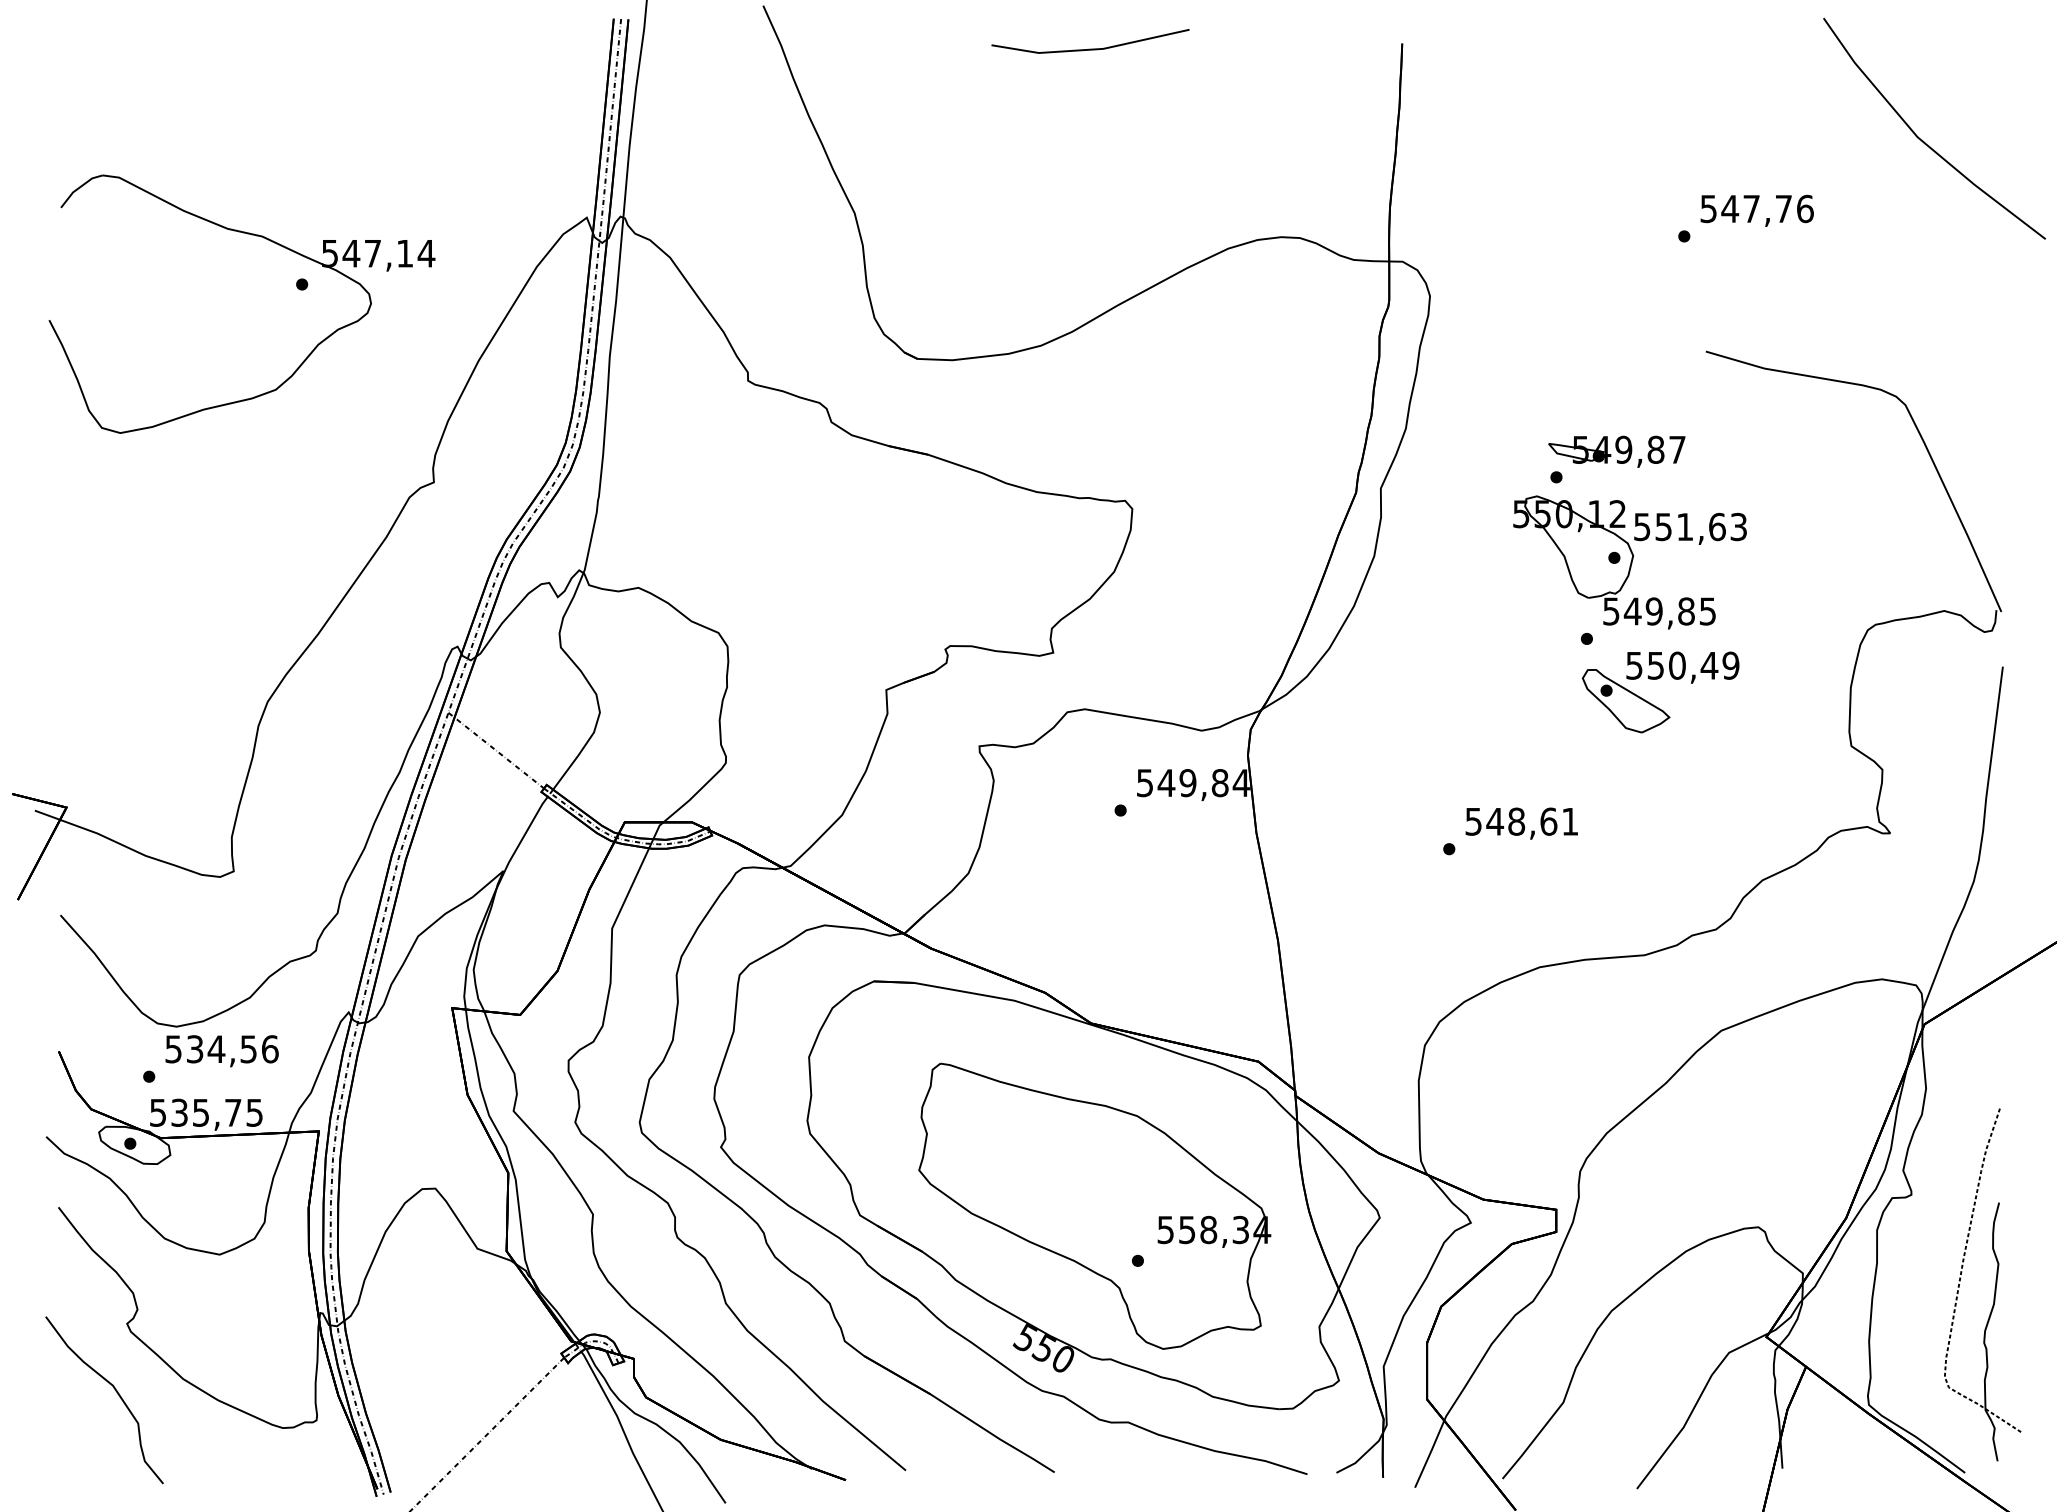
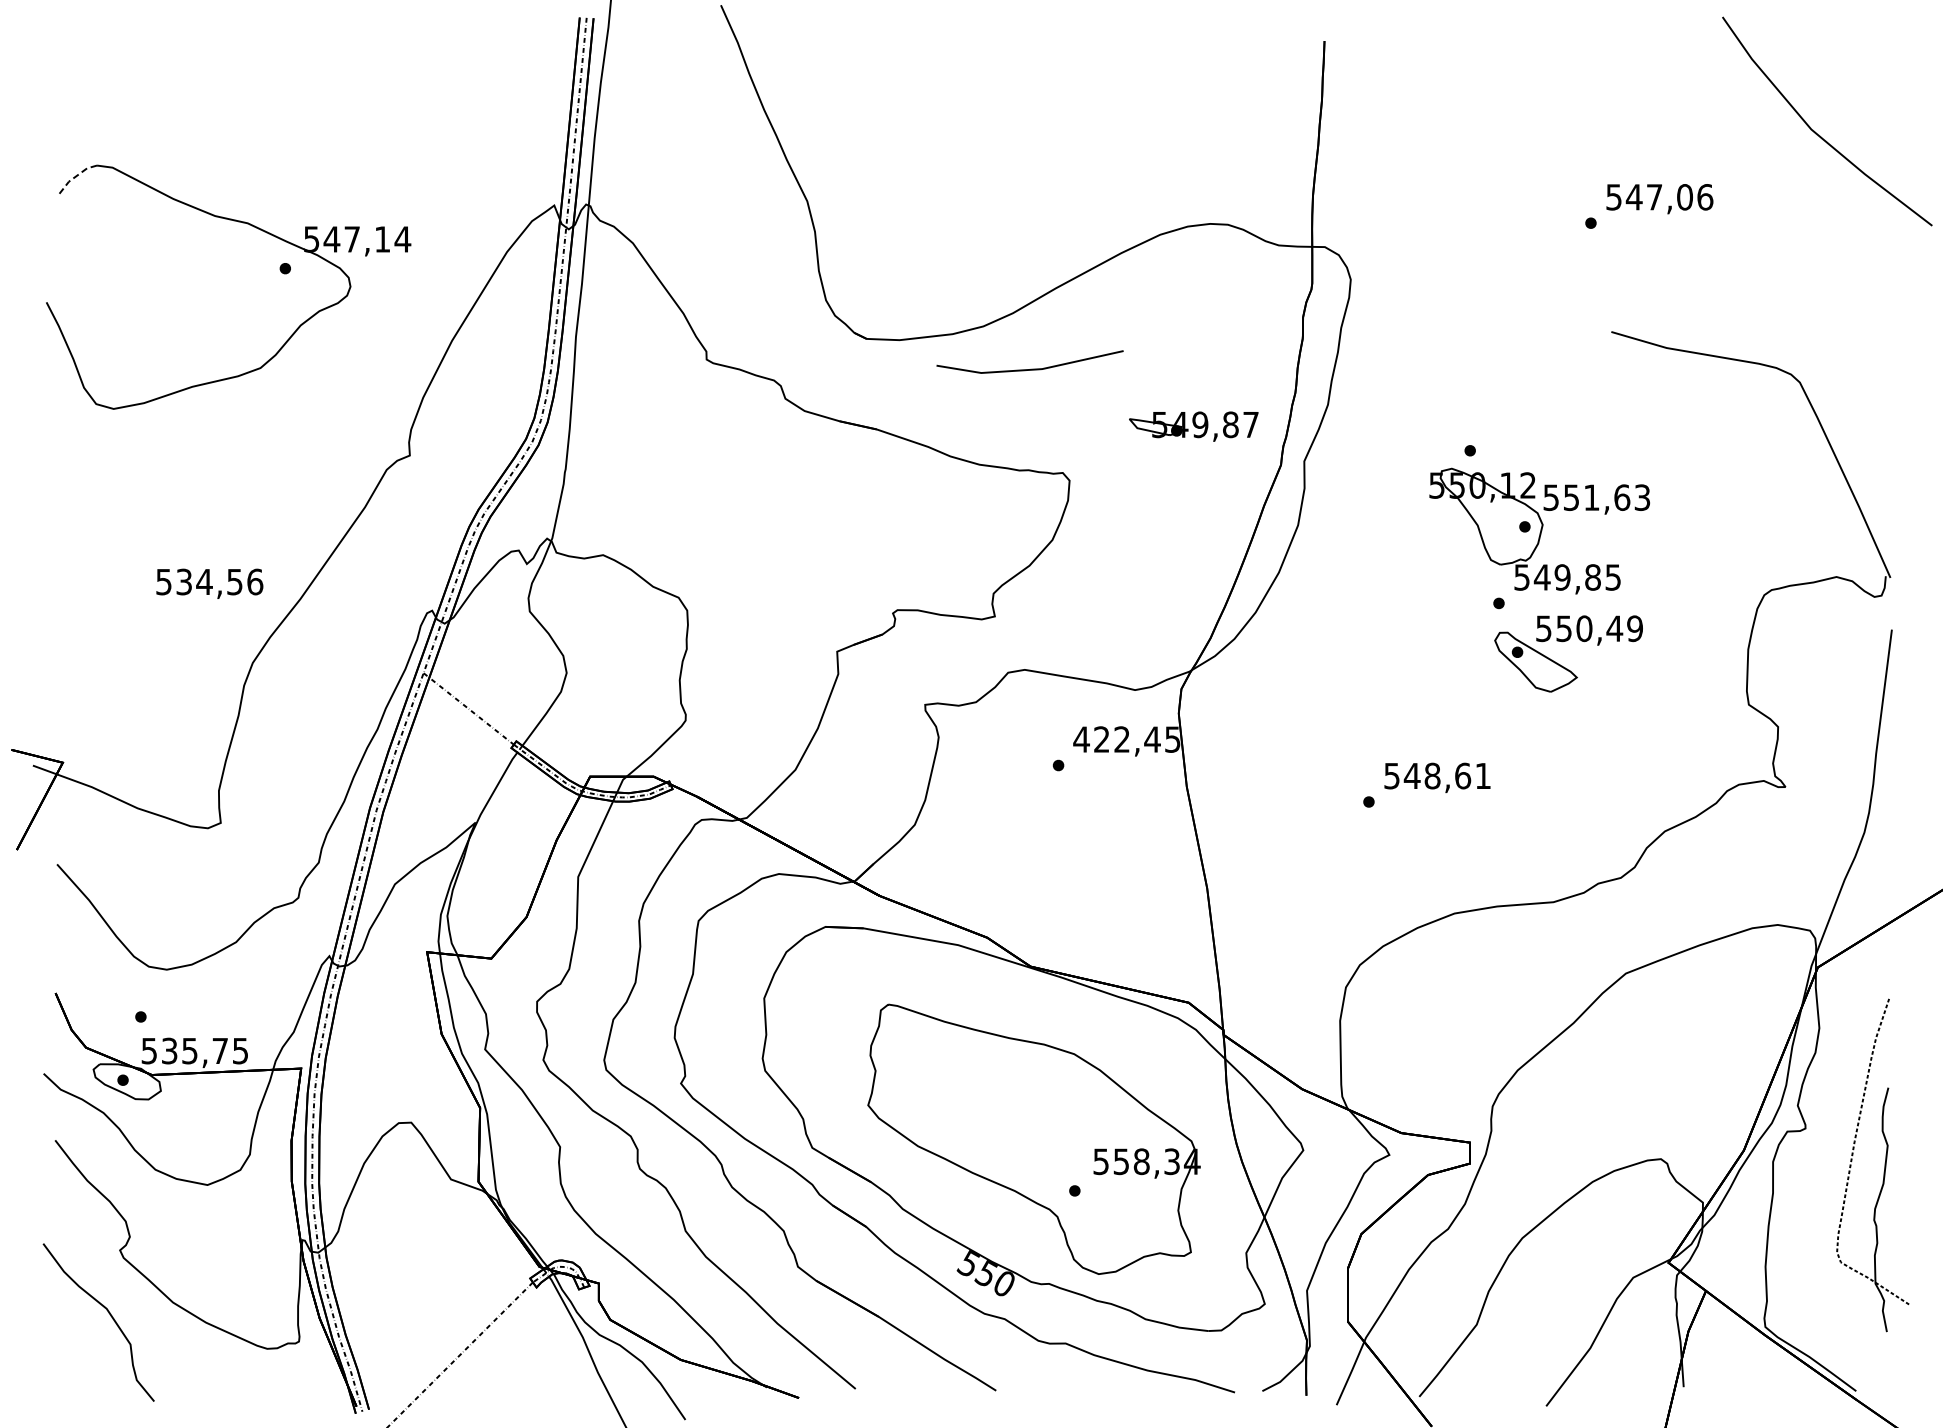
line: (1090, 48) -> (1030, 368), moved
line: (78, 188) -> (74, 177), solid -> dashed
text: (1783, 208) -> (1684, 196), 547,76 -> 547,06
part: (1616, 451) -> (1193, 426), moved
text: (1193, 783) -> (1127, 739), 549,84 -> 422,45
text: (221, 1051) -> (209, 584), moved
part: (1994, 1288) -> (1883, 1168), moved

